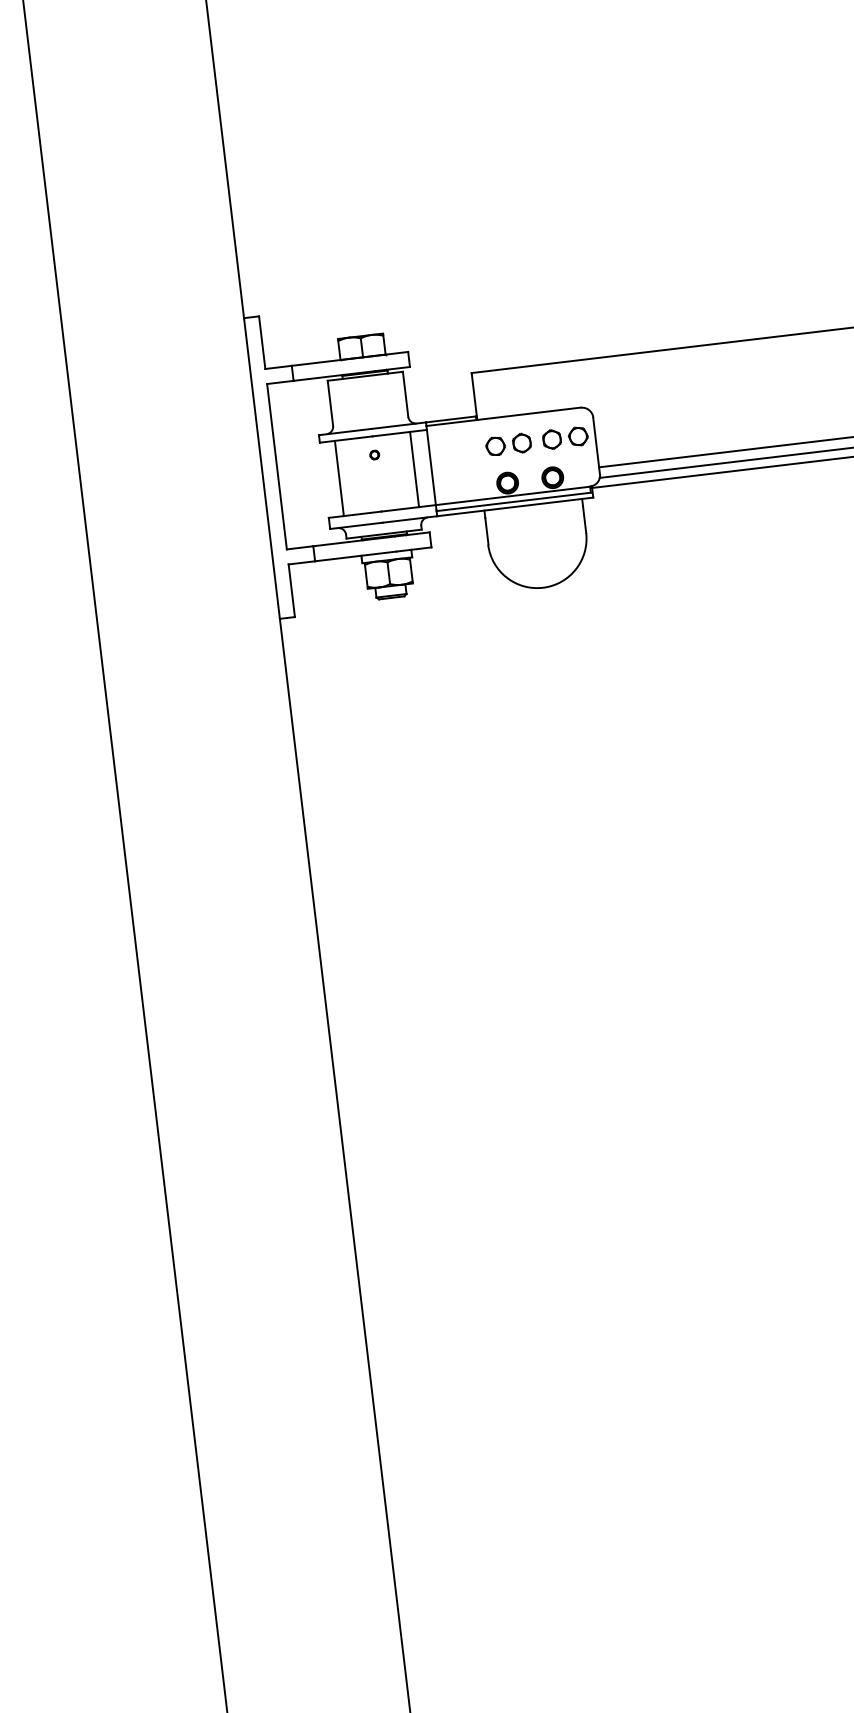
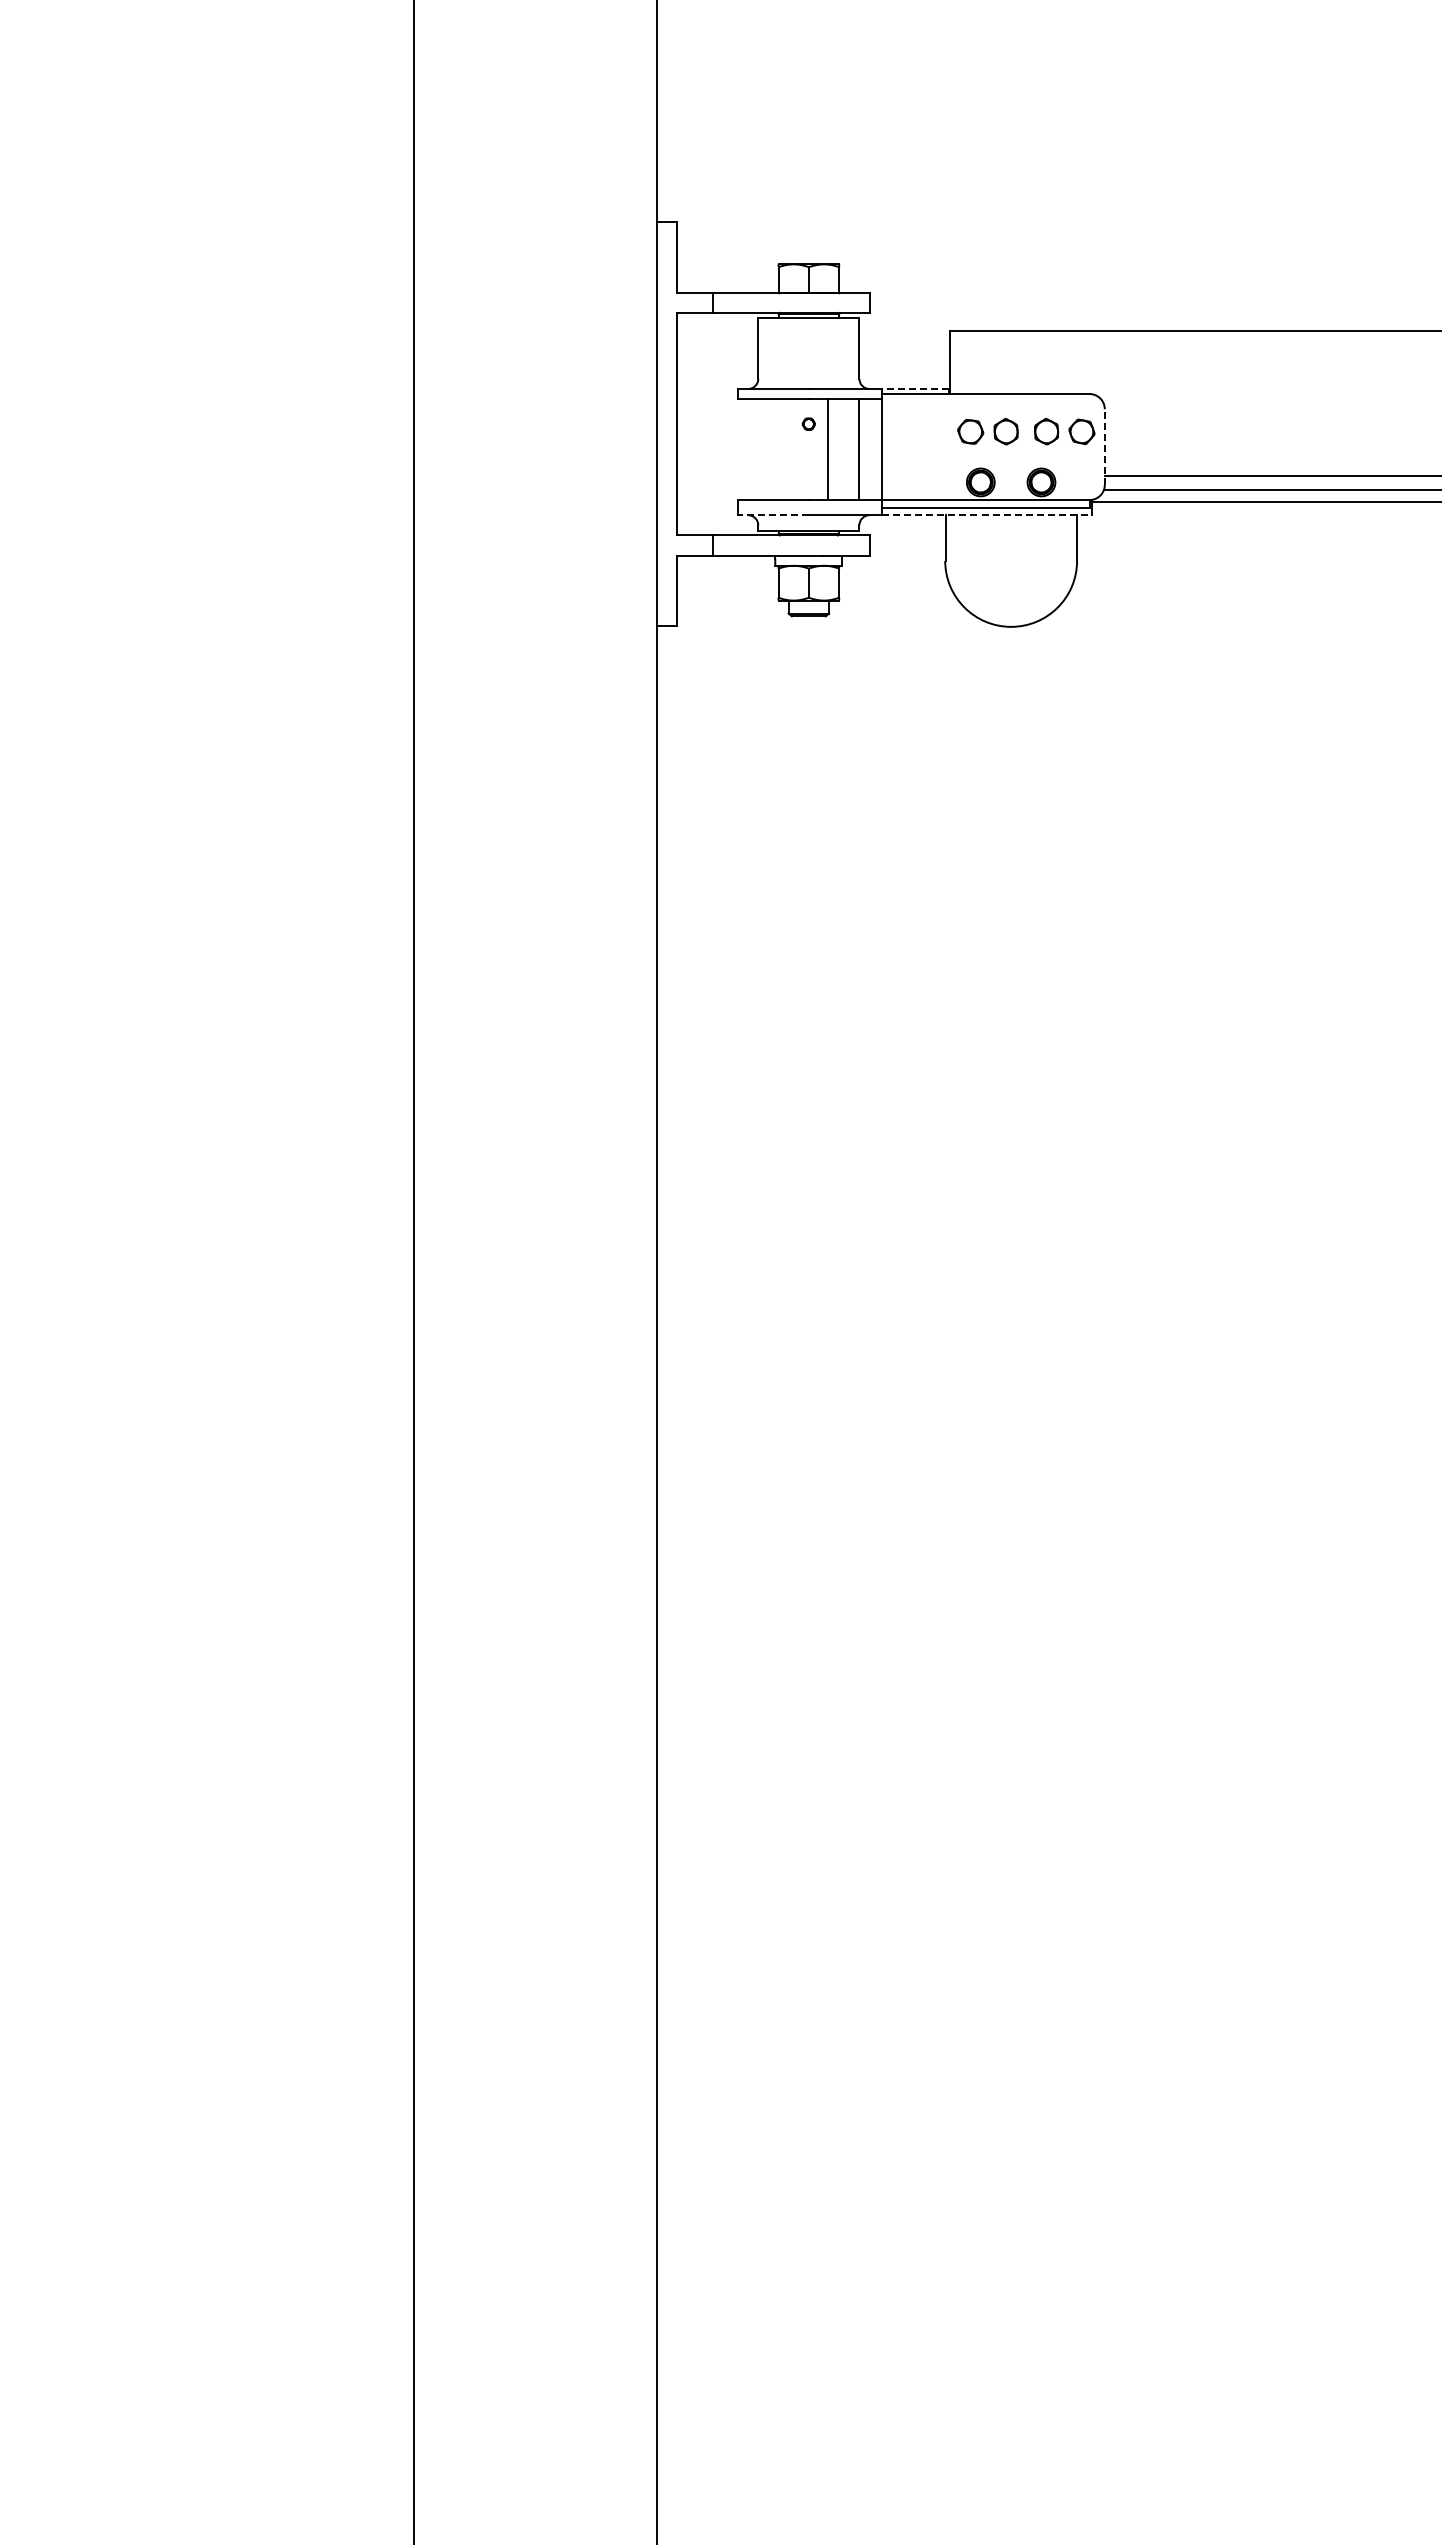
line: (450, 419) -> (915, 389), solid -> dashed
line: (596, 446) -> (1104, 447), solid -> dashed
line: (339, 478) -> (828, 449), moved
line: (515, 507) -> (987, 515), solid -> dashed
line: (355, 526) -> (772, 515), solid -> dashed

